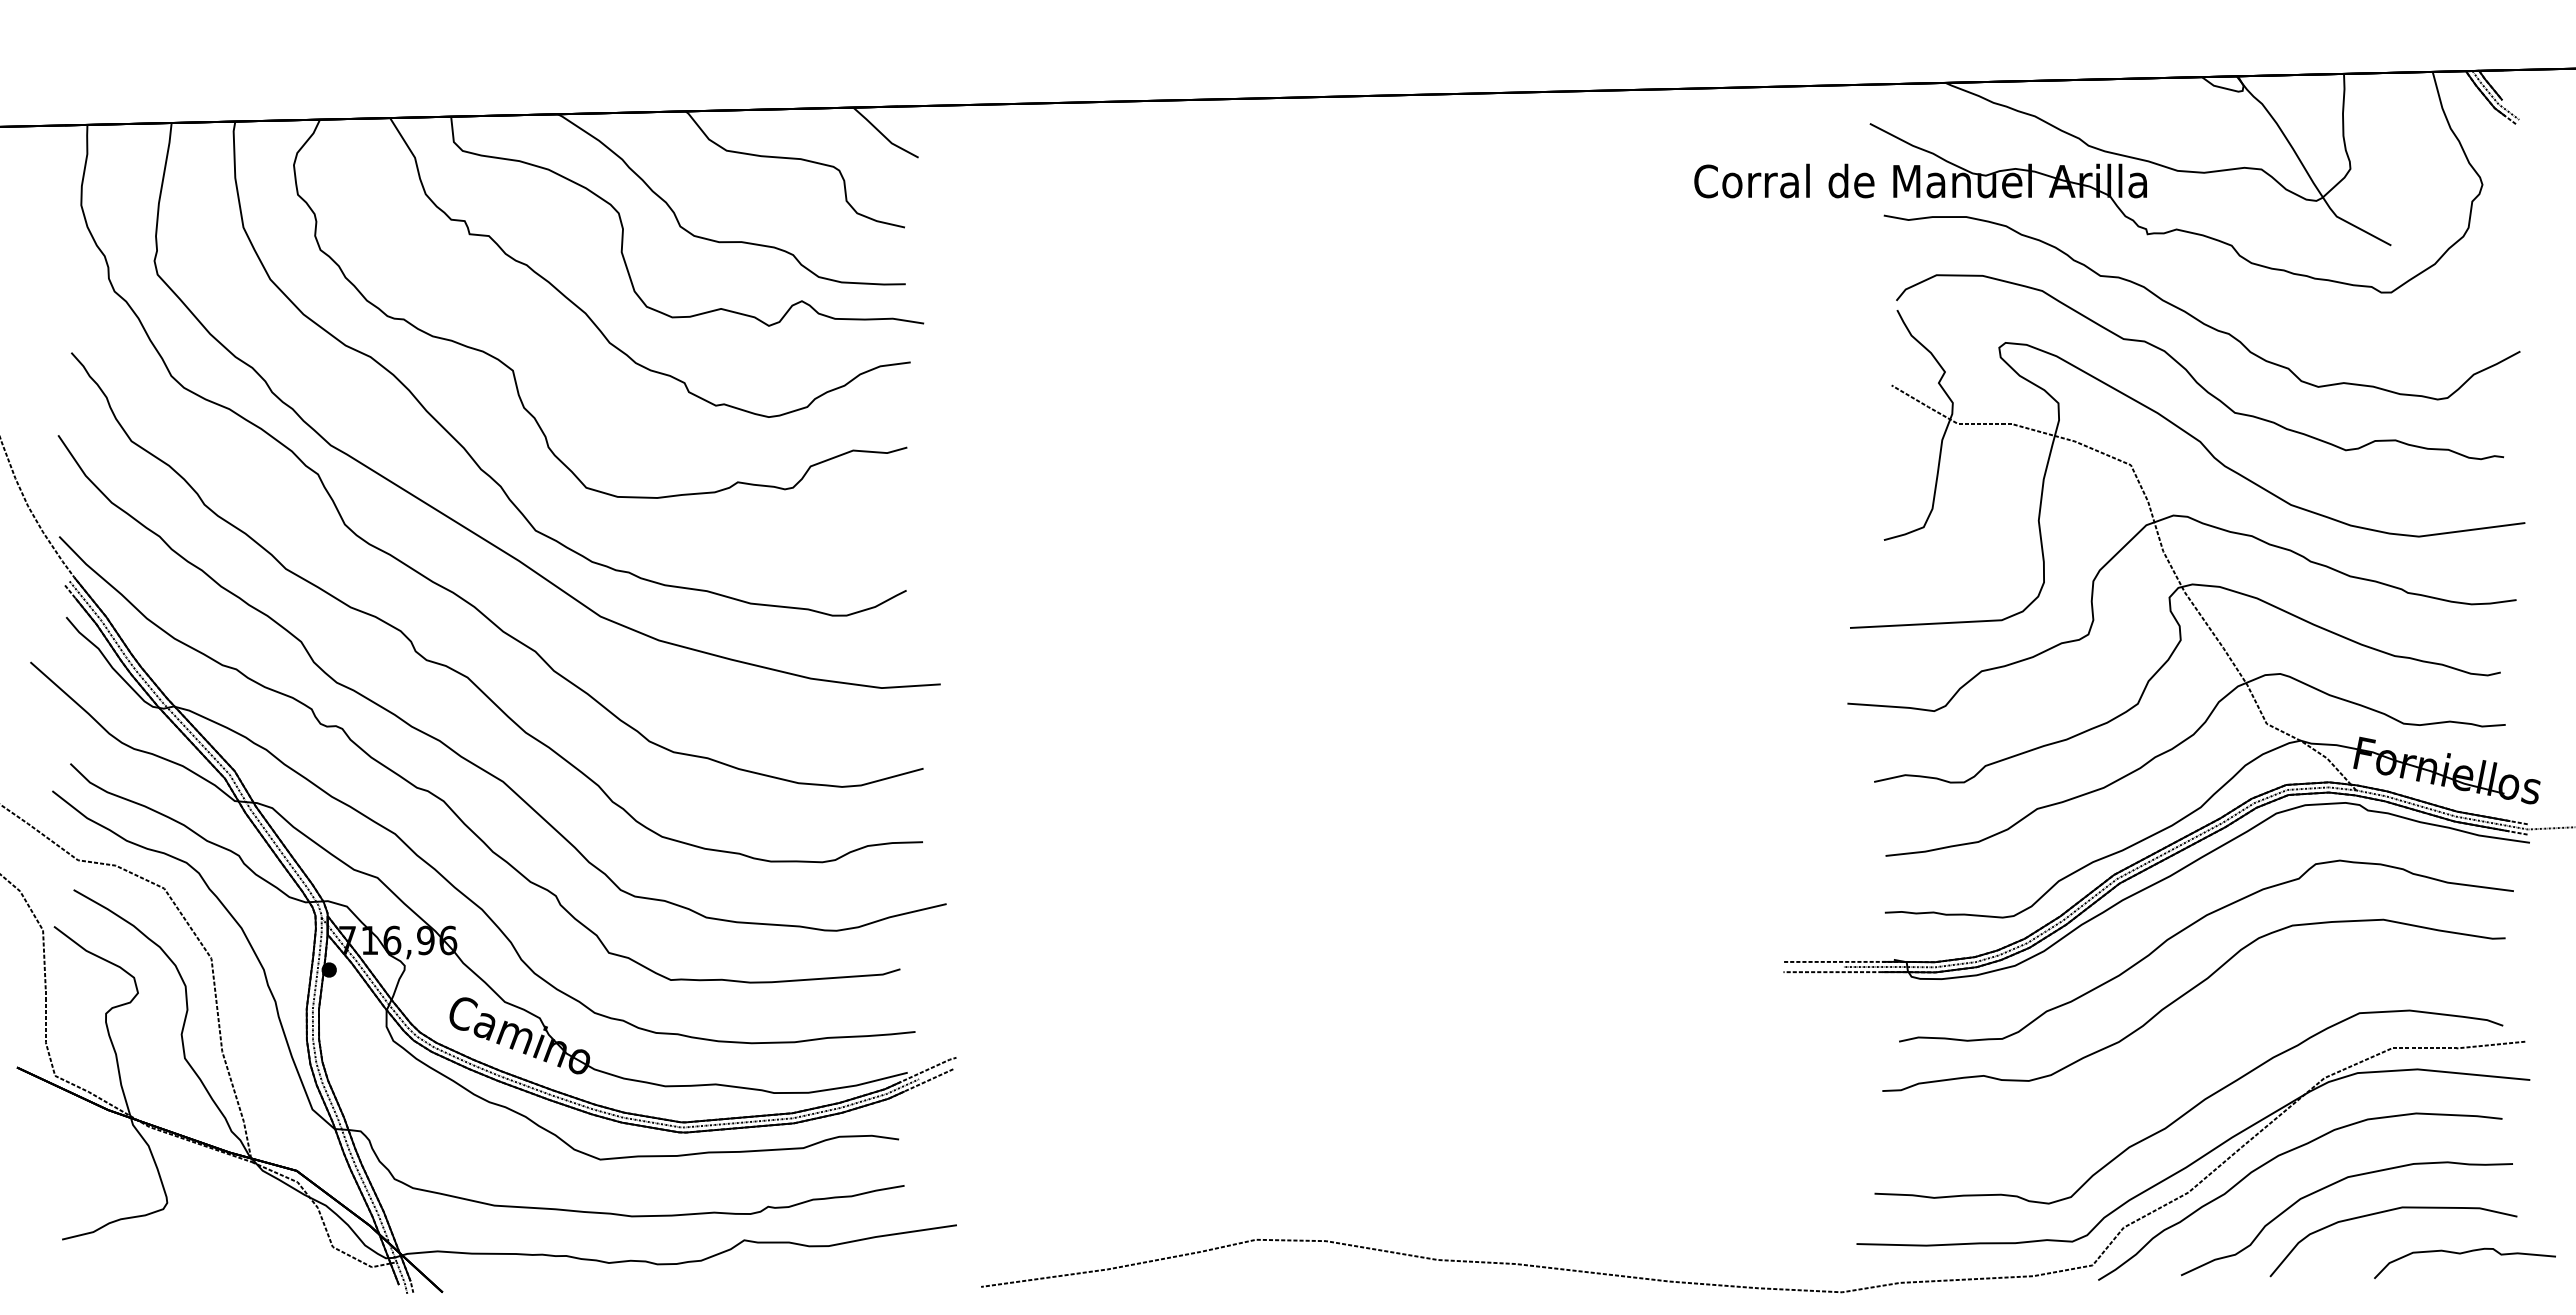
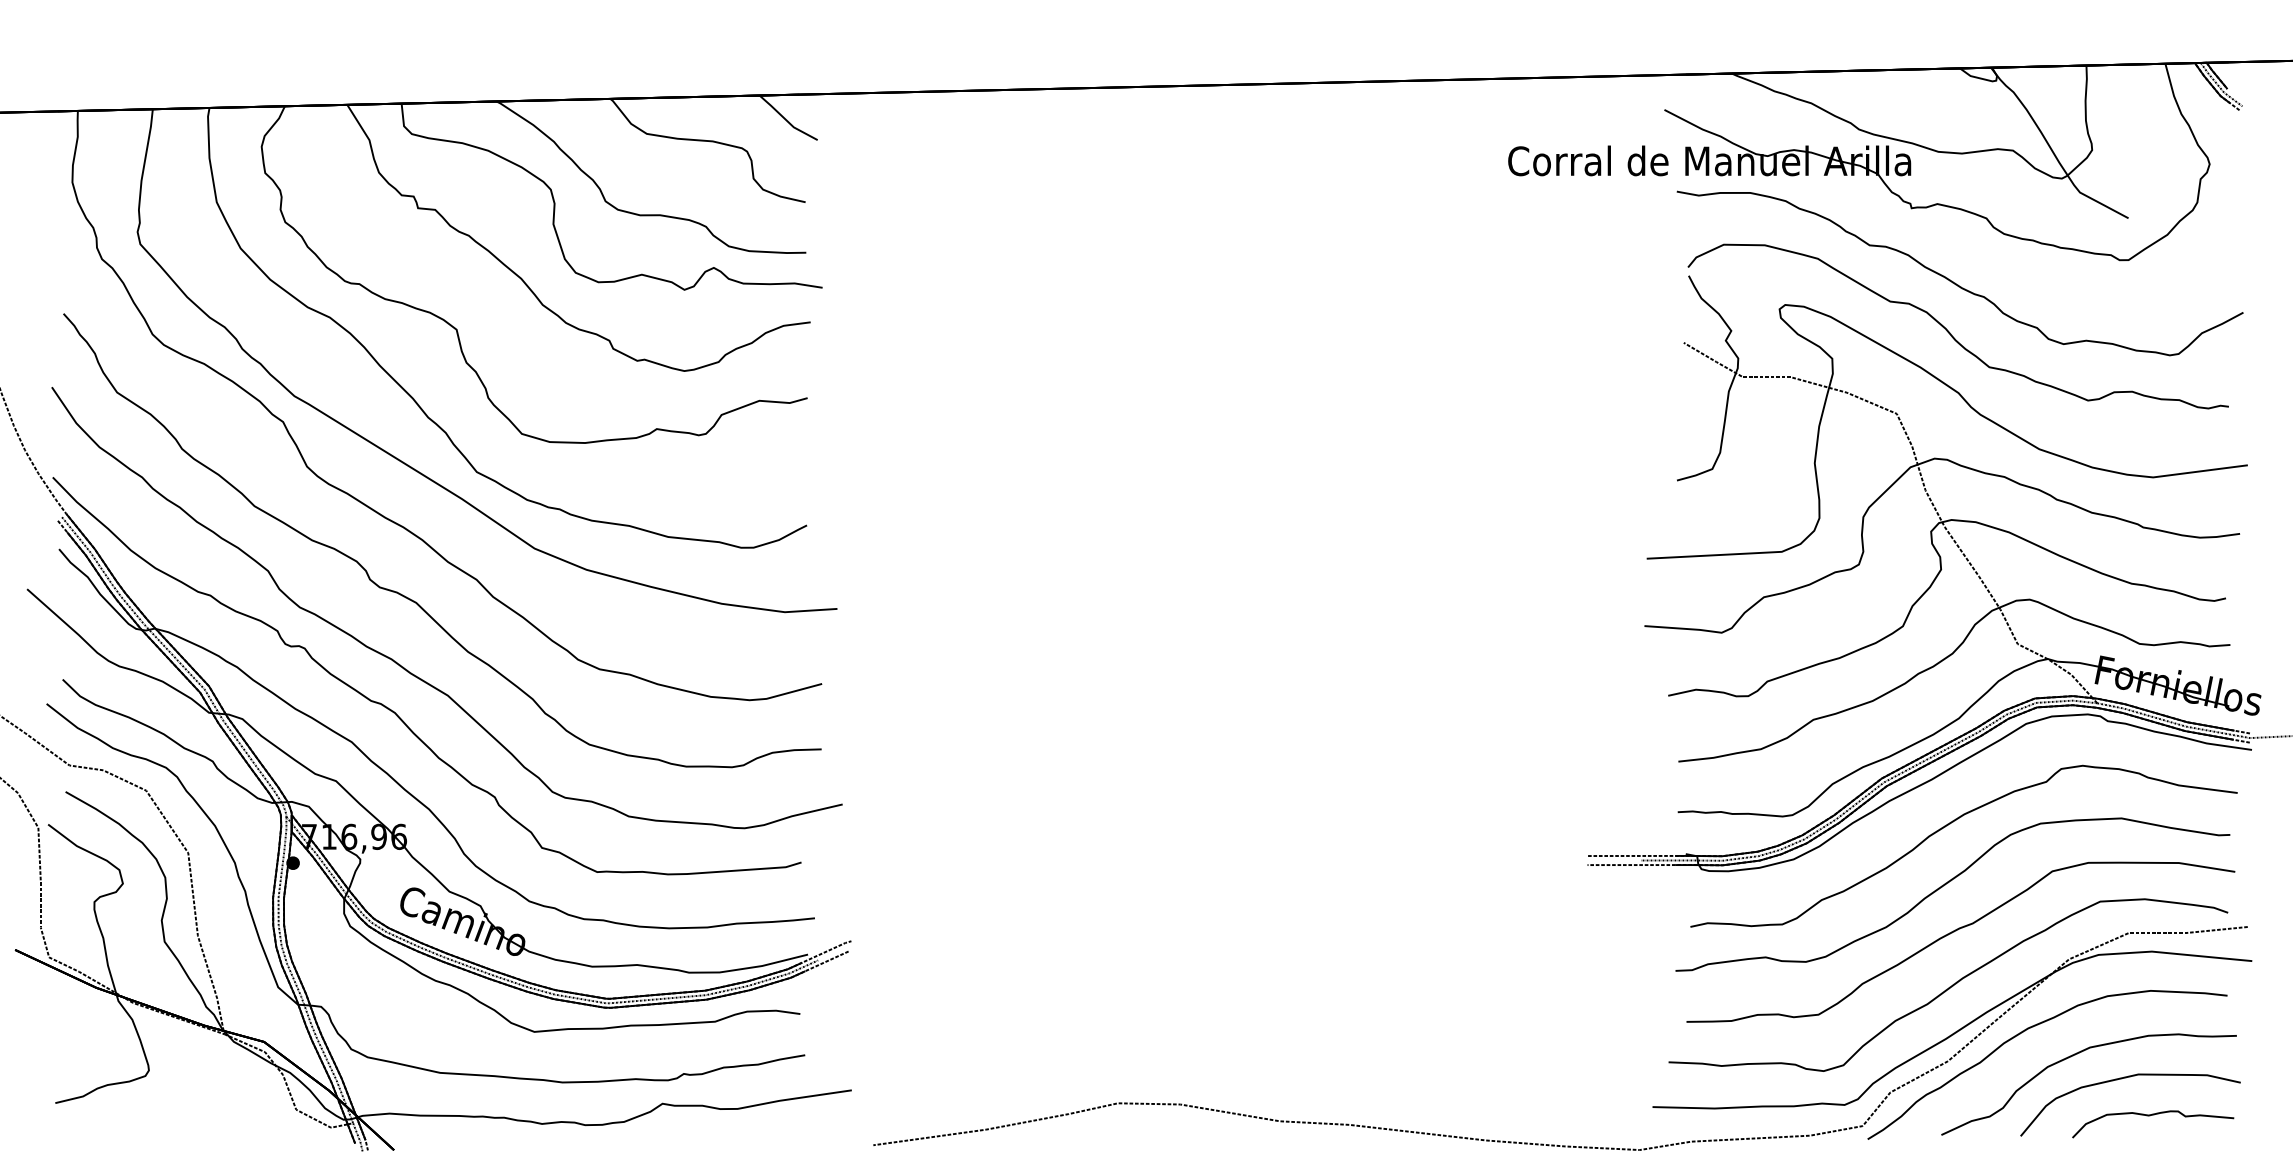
part: (2197, 1046) -> (1956, 931), added
curve: (2461, 1254) -> (2150, 1116), moved

